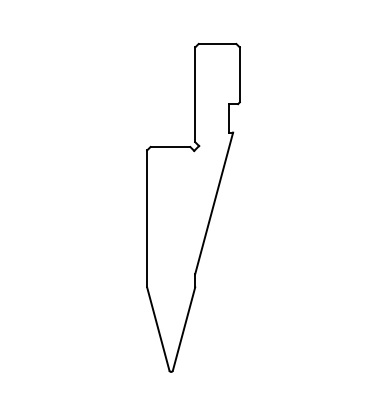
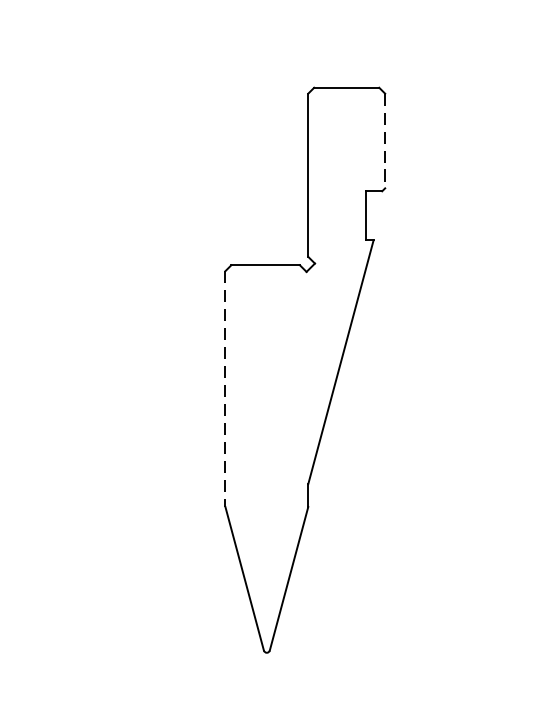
line: (239, 75) -> (384, 142), solid -> dashed
line: (147, 219) -> (226, 390), solid -> dashed

